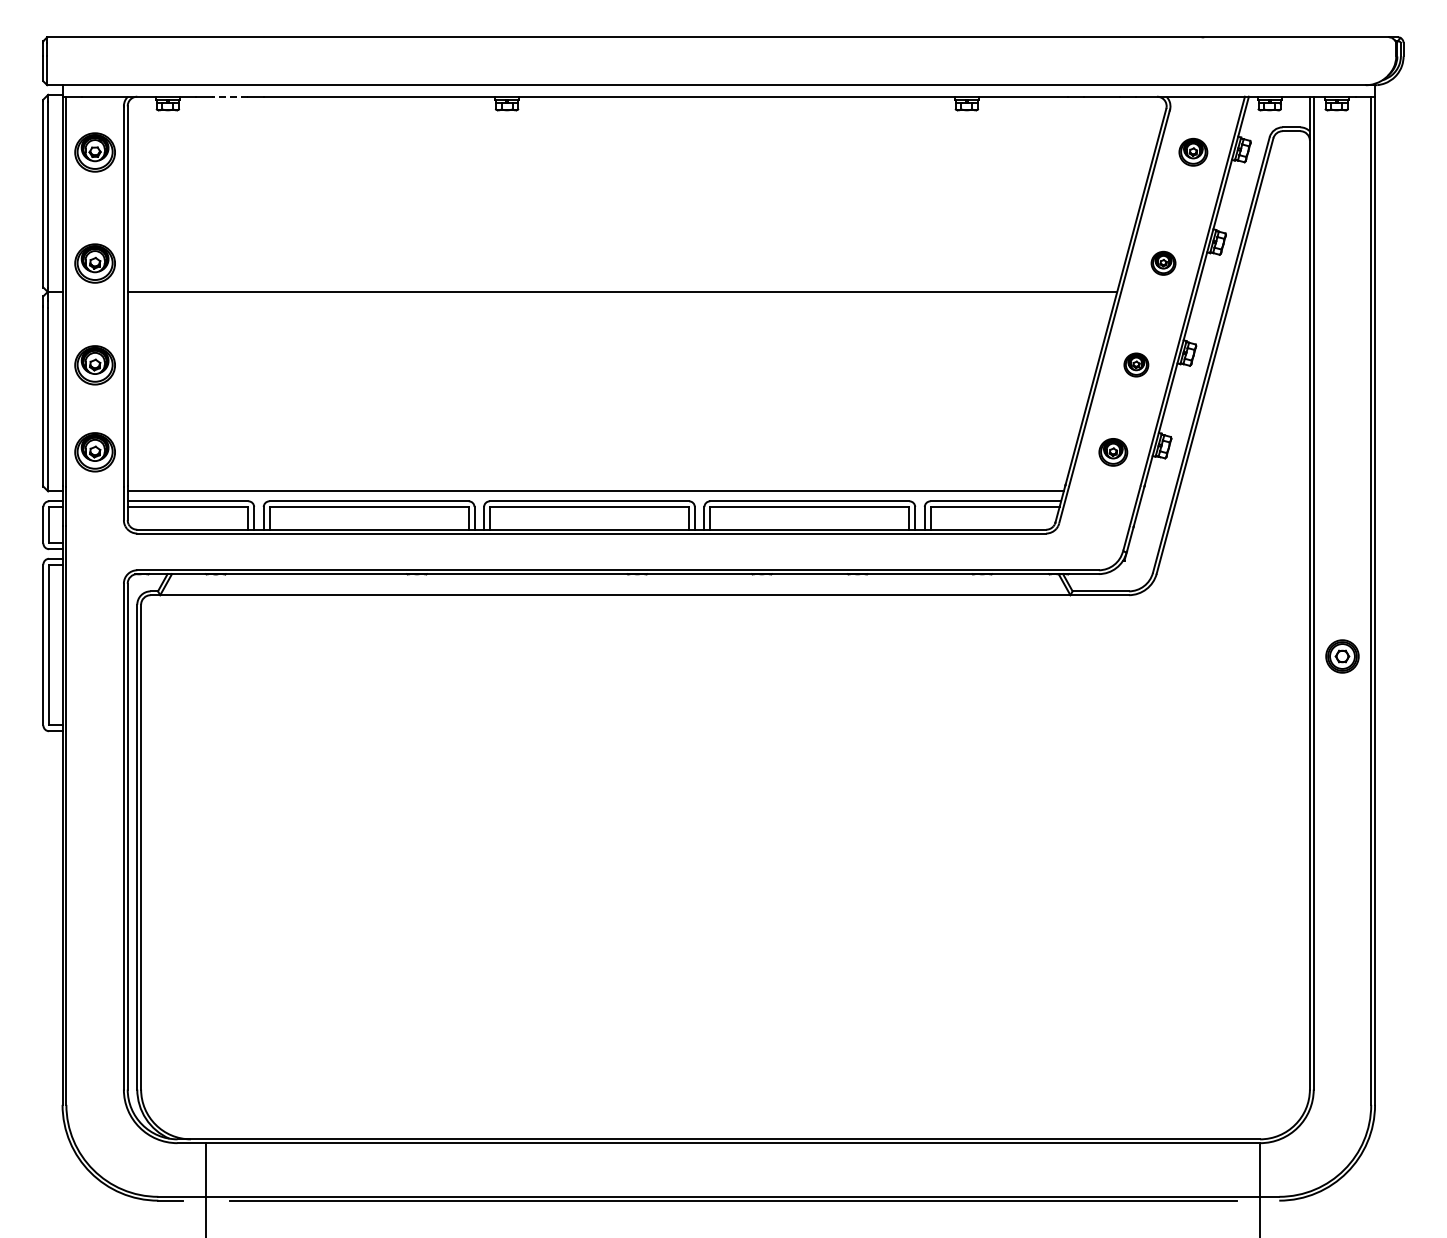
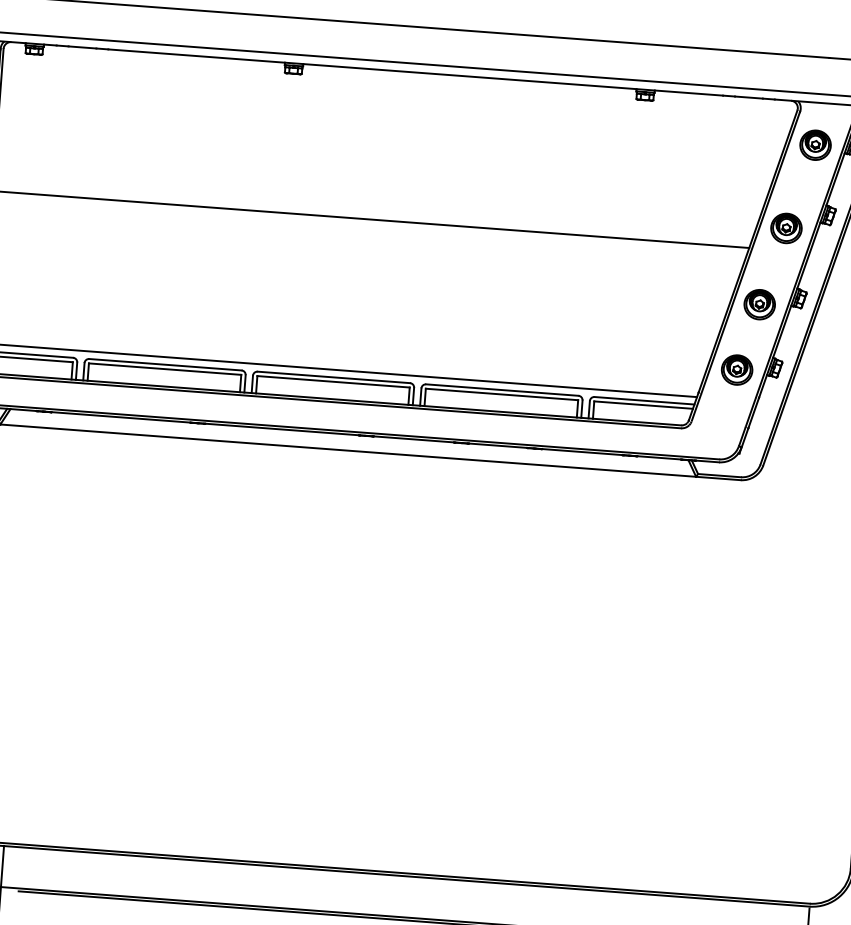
line: (229, 96) -> (81, 47), dashed -> solid
part: (1193, 152) -> (815, 145), size x1.43
part: (1163, 263) -> (786, 228), size x1.67
part: (1136, 364) -> (759, 304), size x1.67
part: (1113, 452) -> (737, 370), size x1.43

